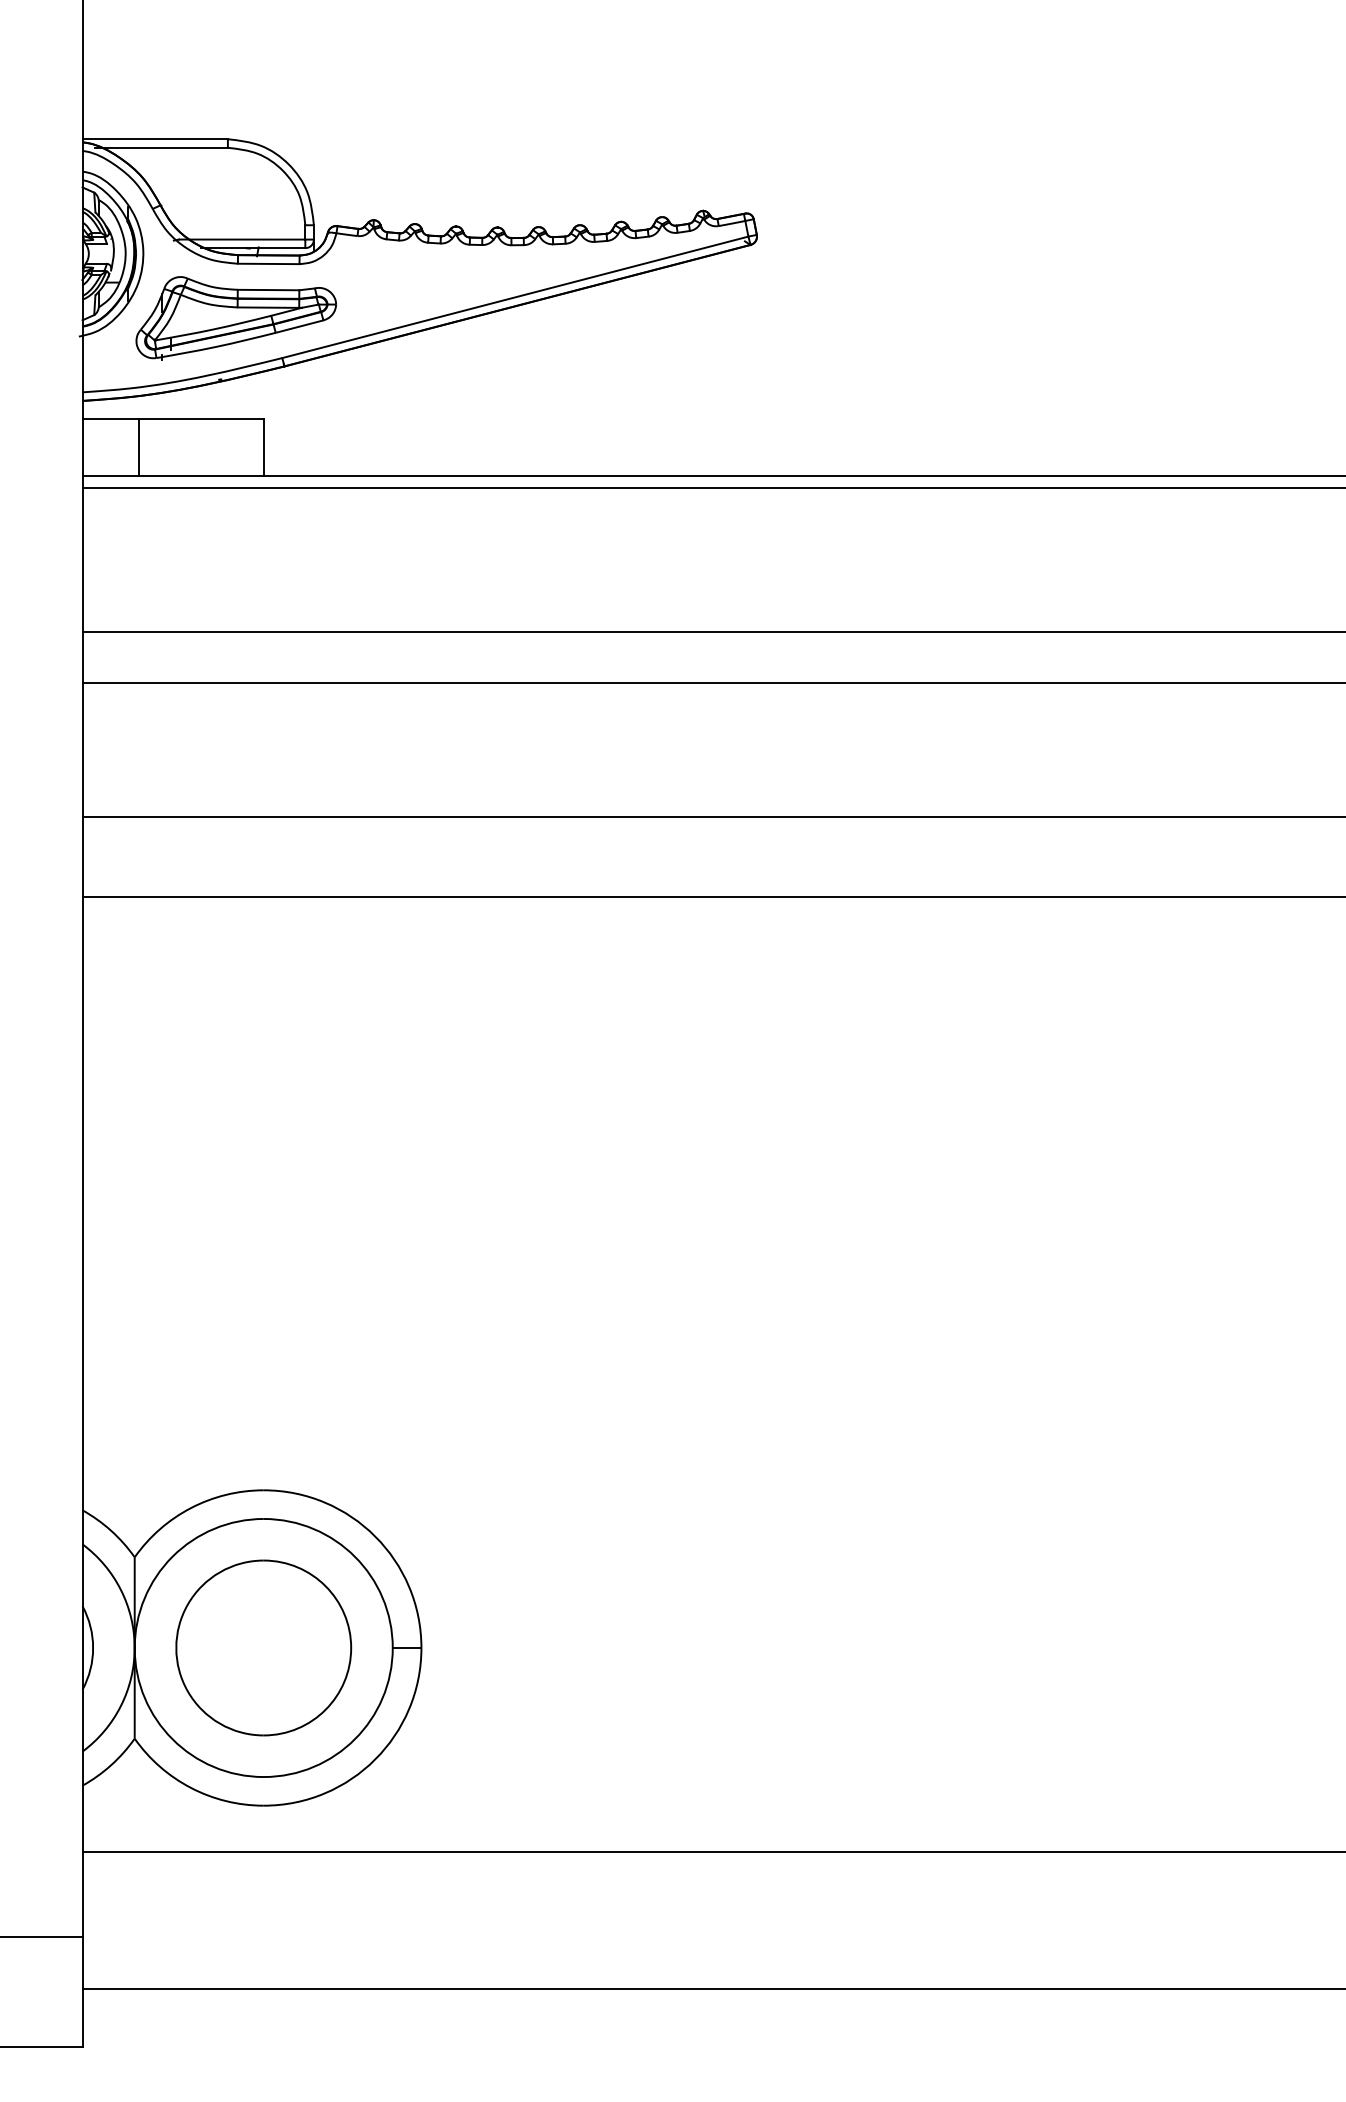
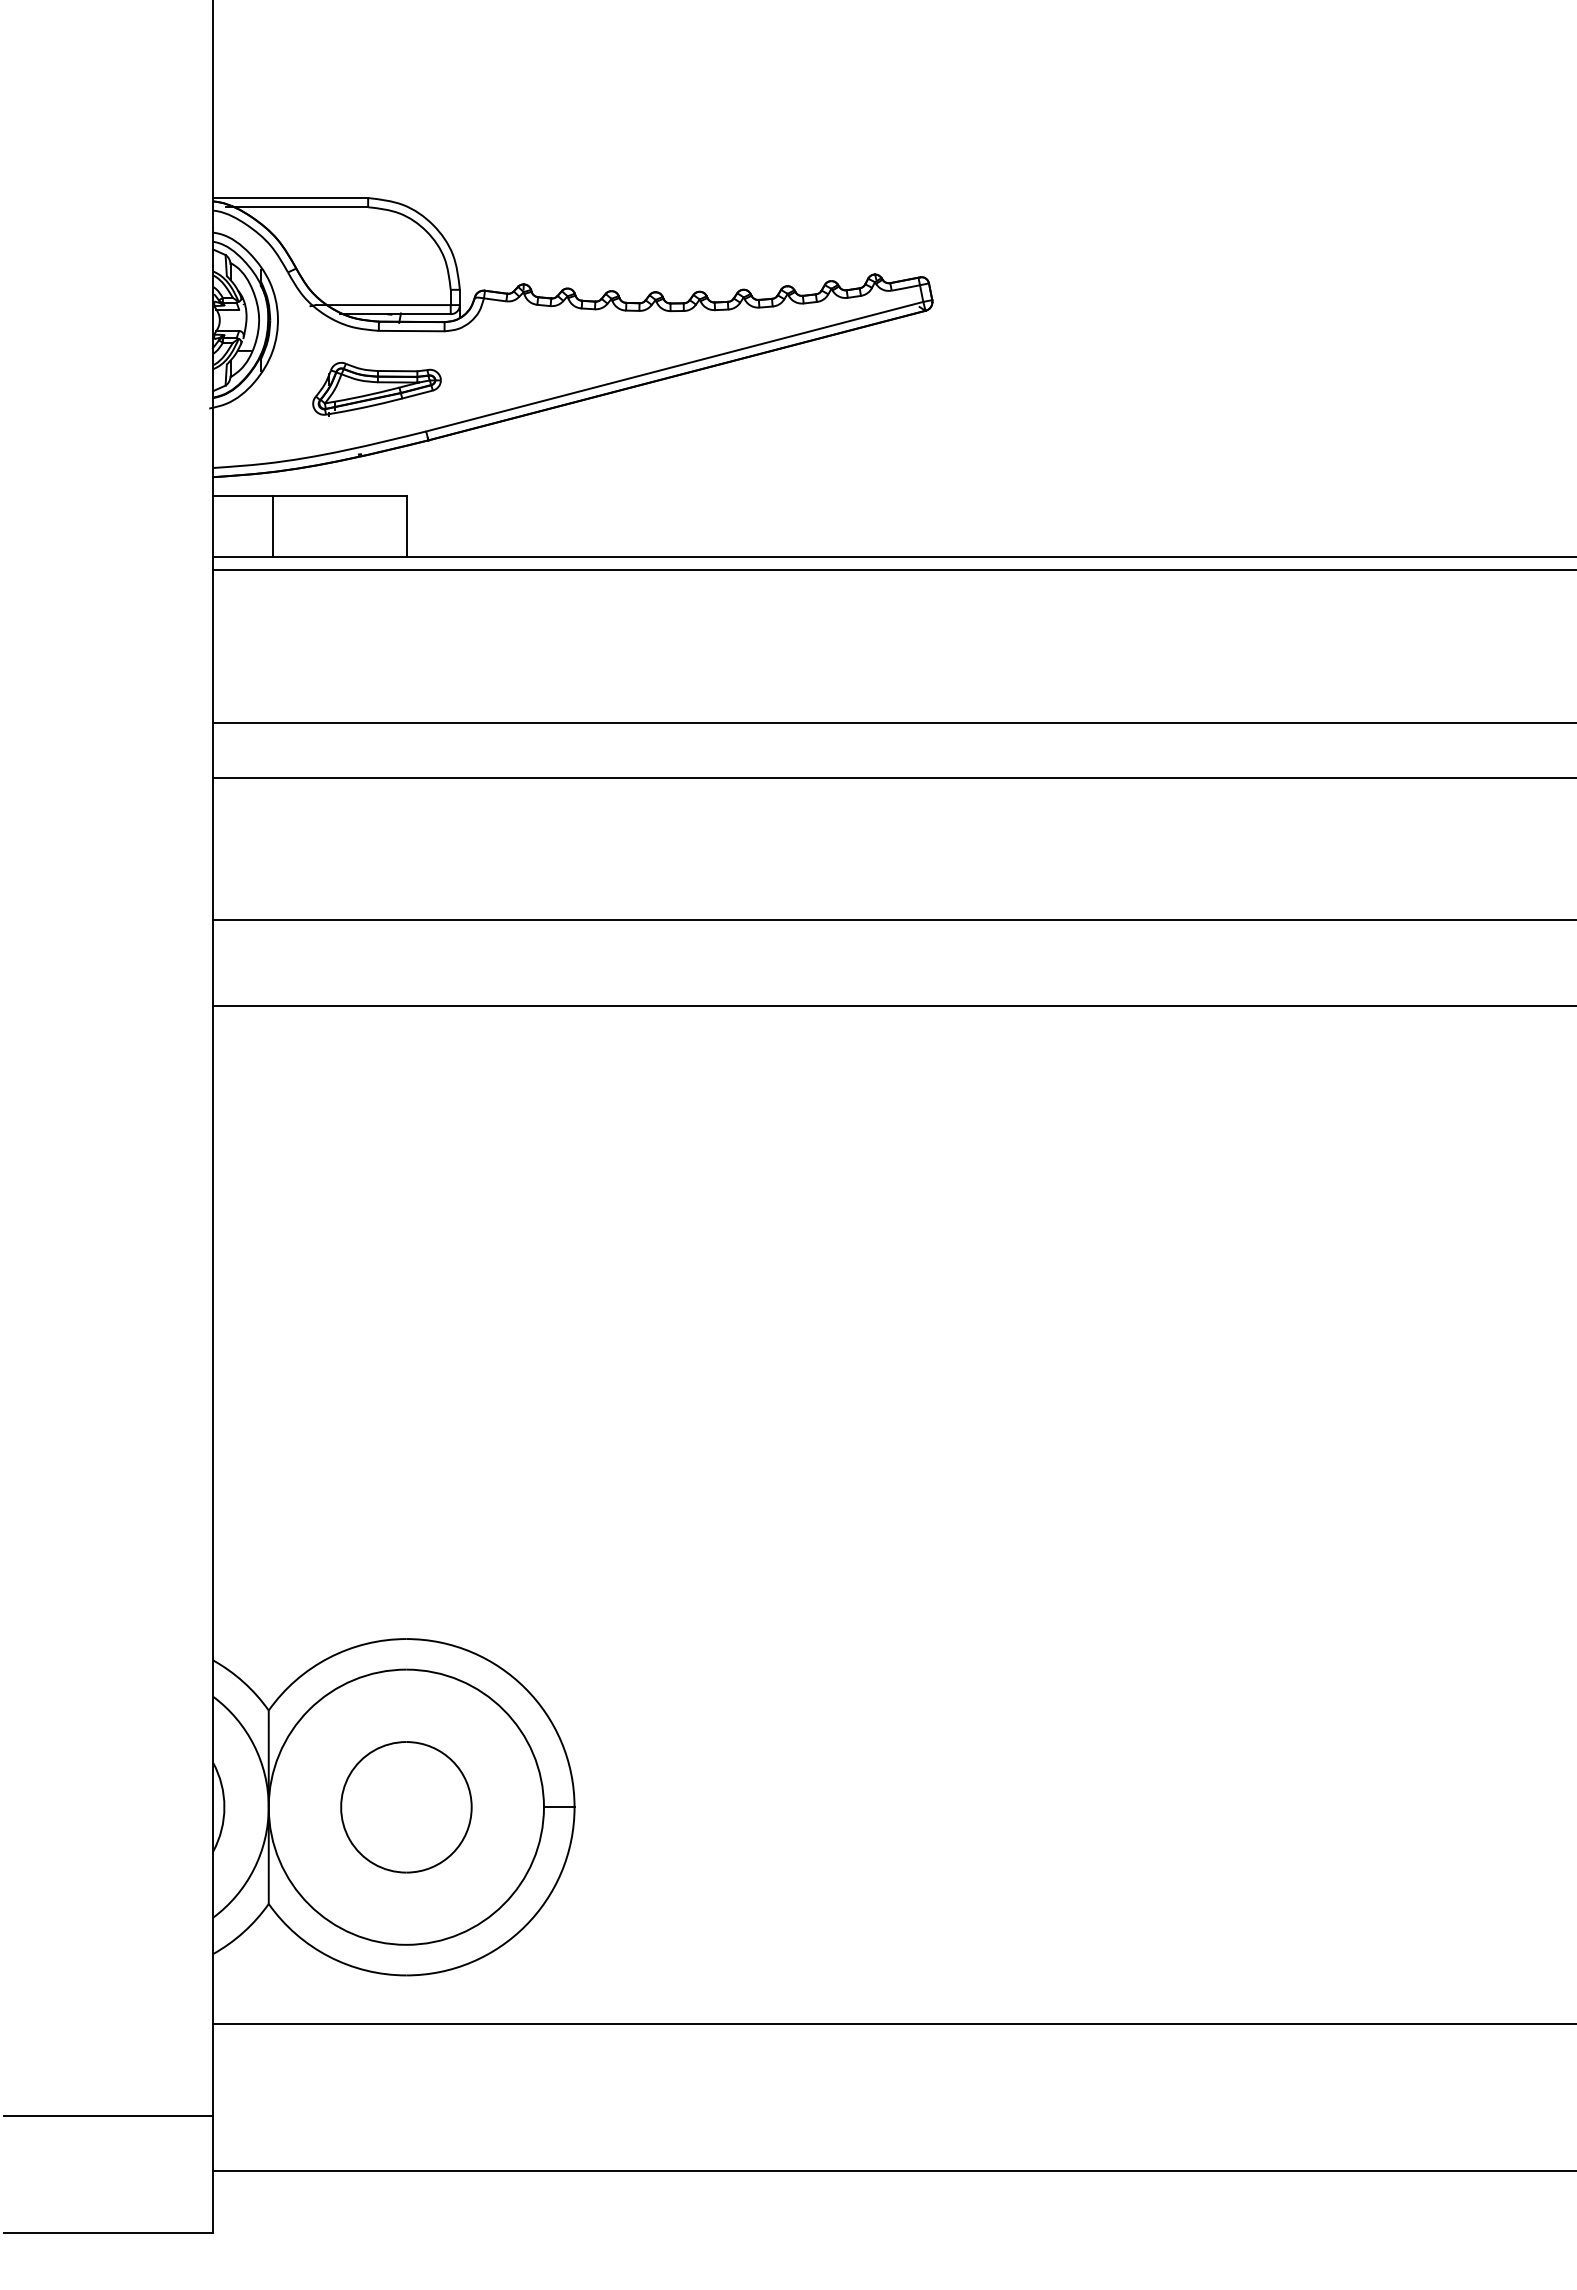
part: (235, 318) -> (376, 389), size x0.6
part: (263, 1648) -> (406, 1807), size x0.7

